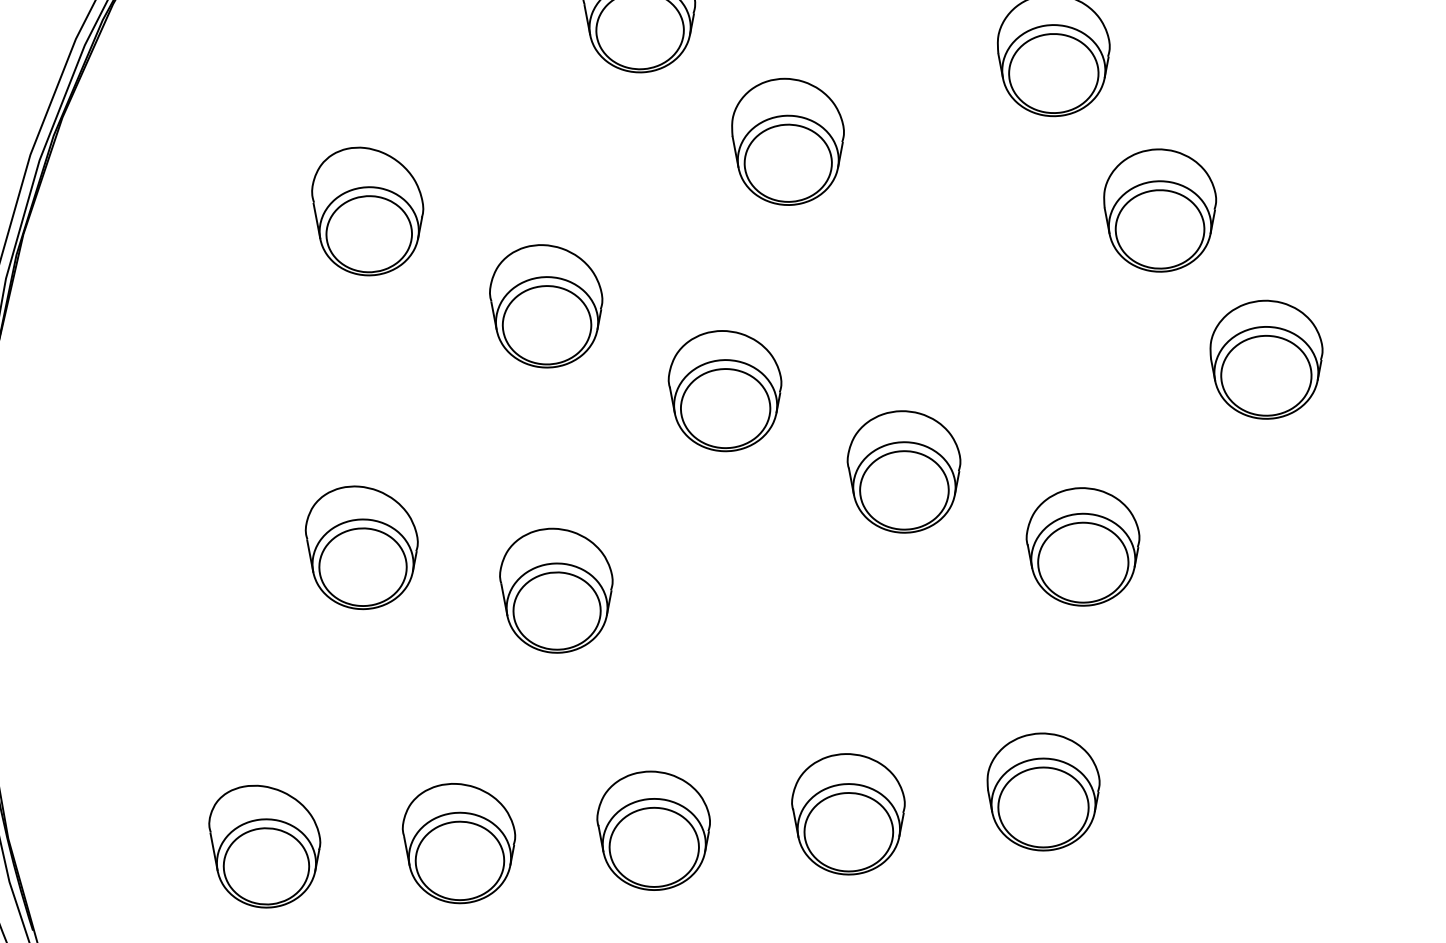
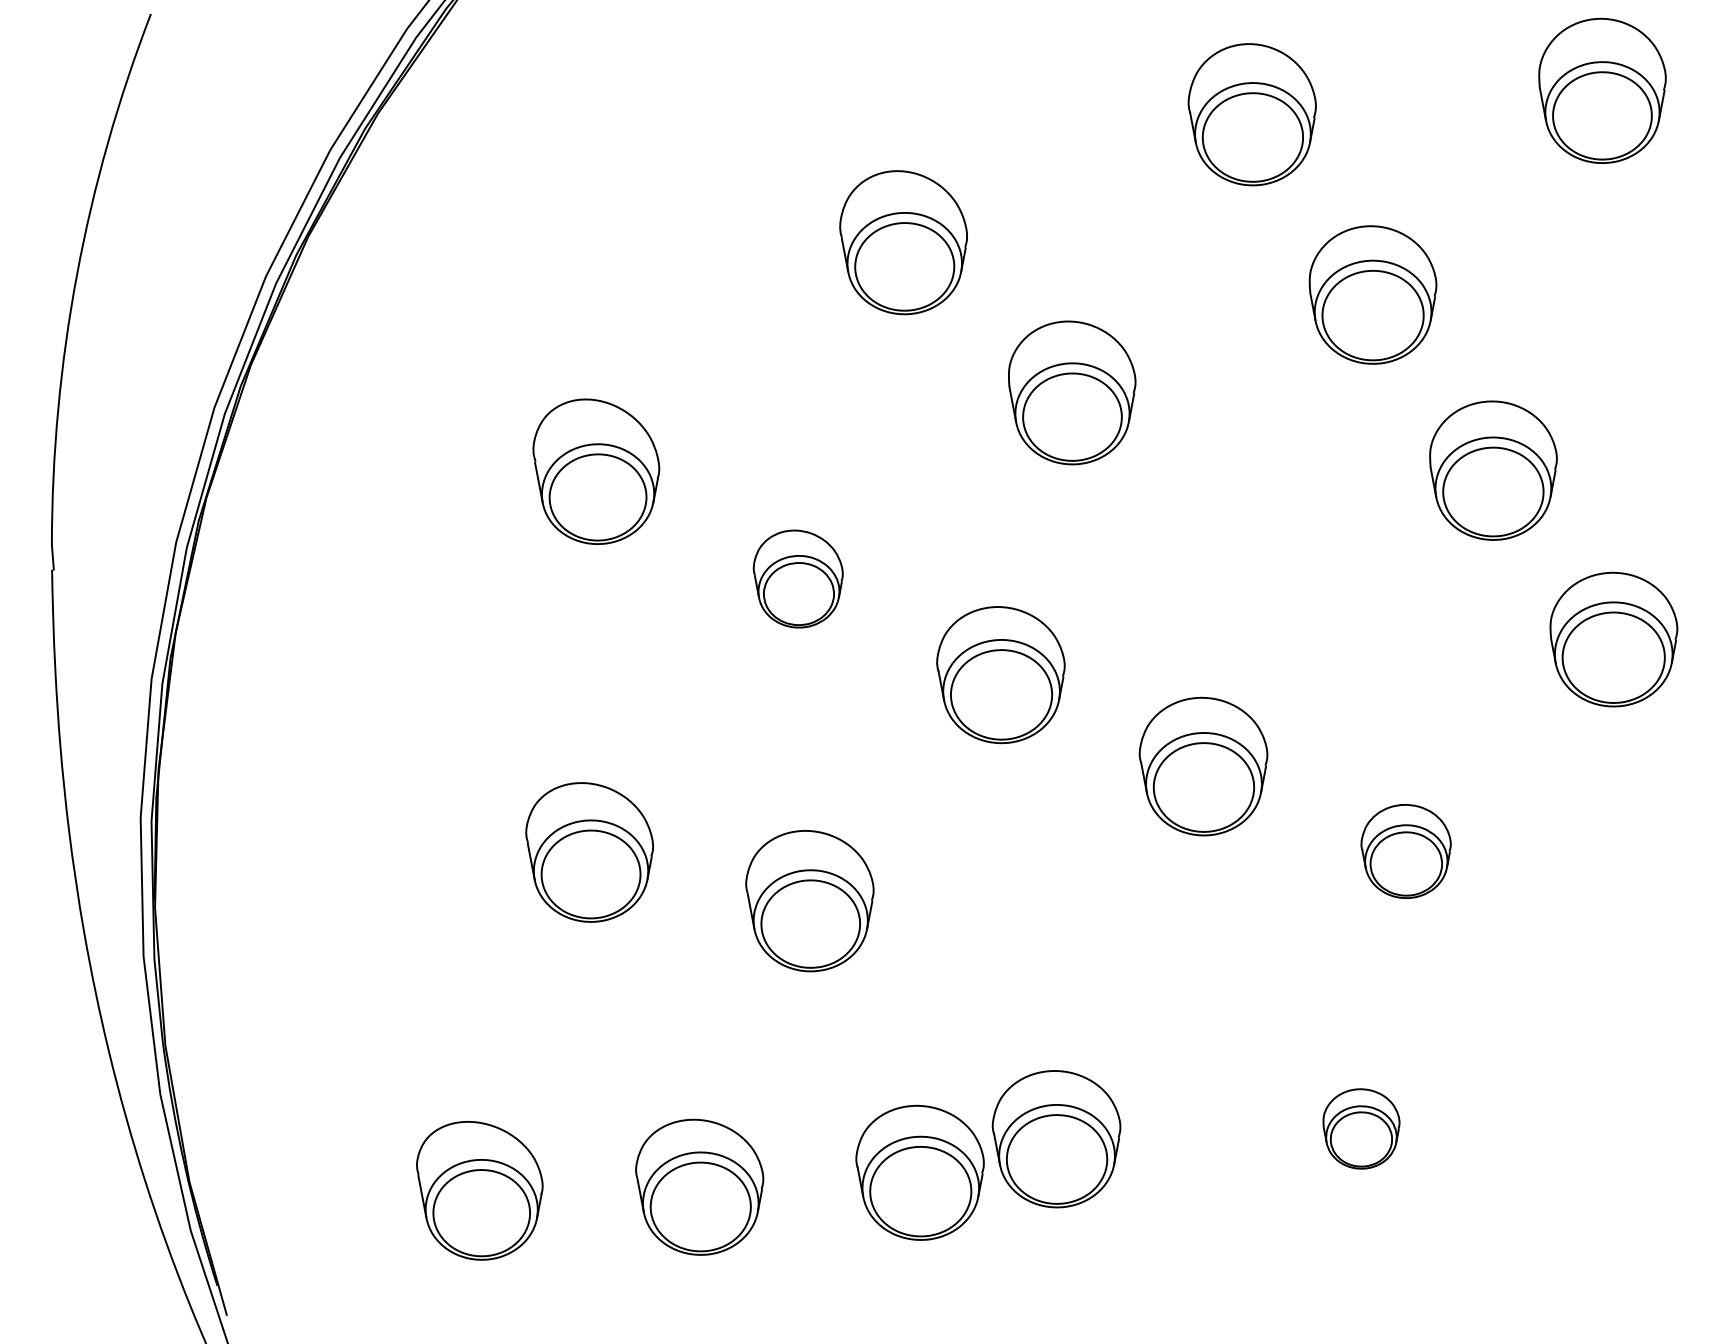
part: (545, 305) -> (797, 578), size x0.7
part: (1082, 546) -> (1405, 851), size x0.7
part: (1043, 791) -> (1361, 1128), size x0.6
part: (848, 814) -> (1056, 1139), moved

